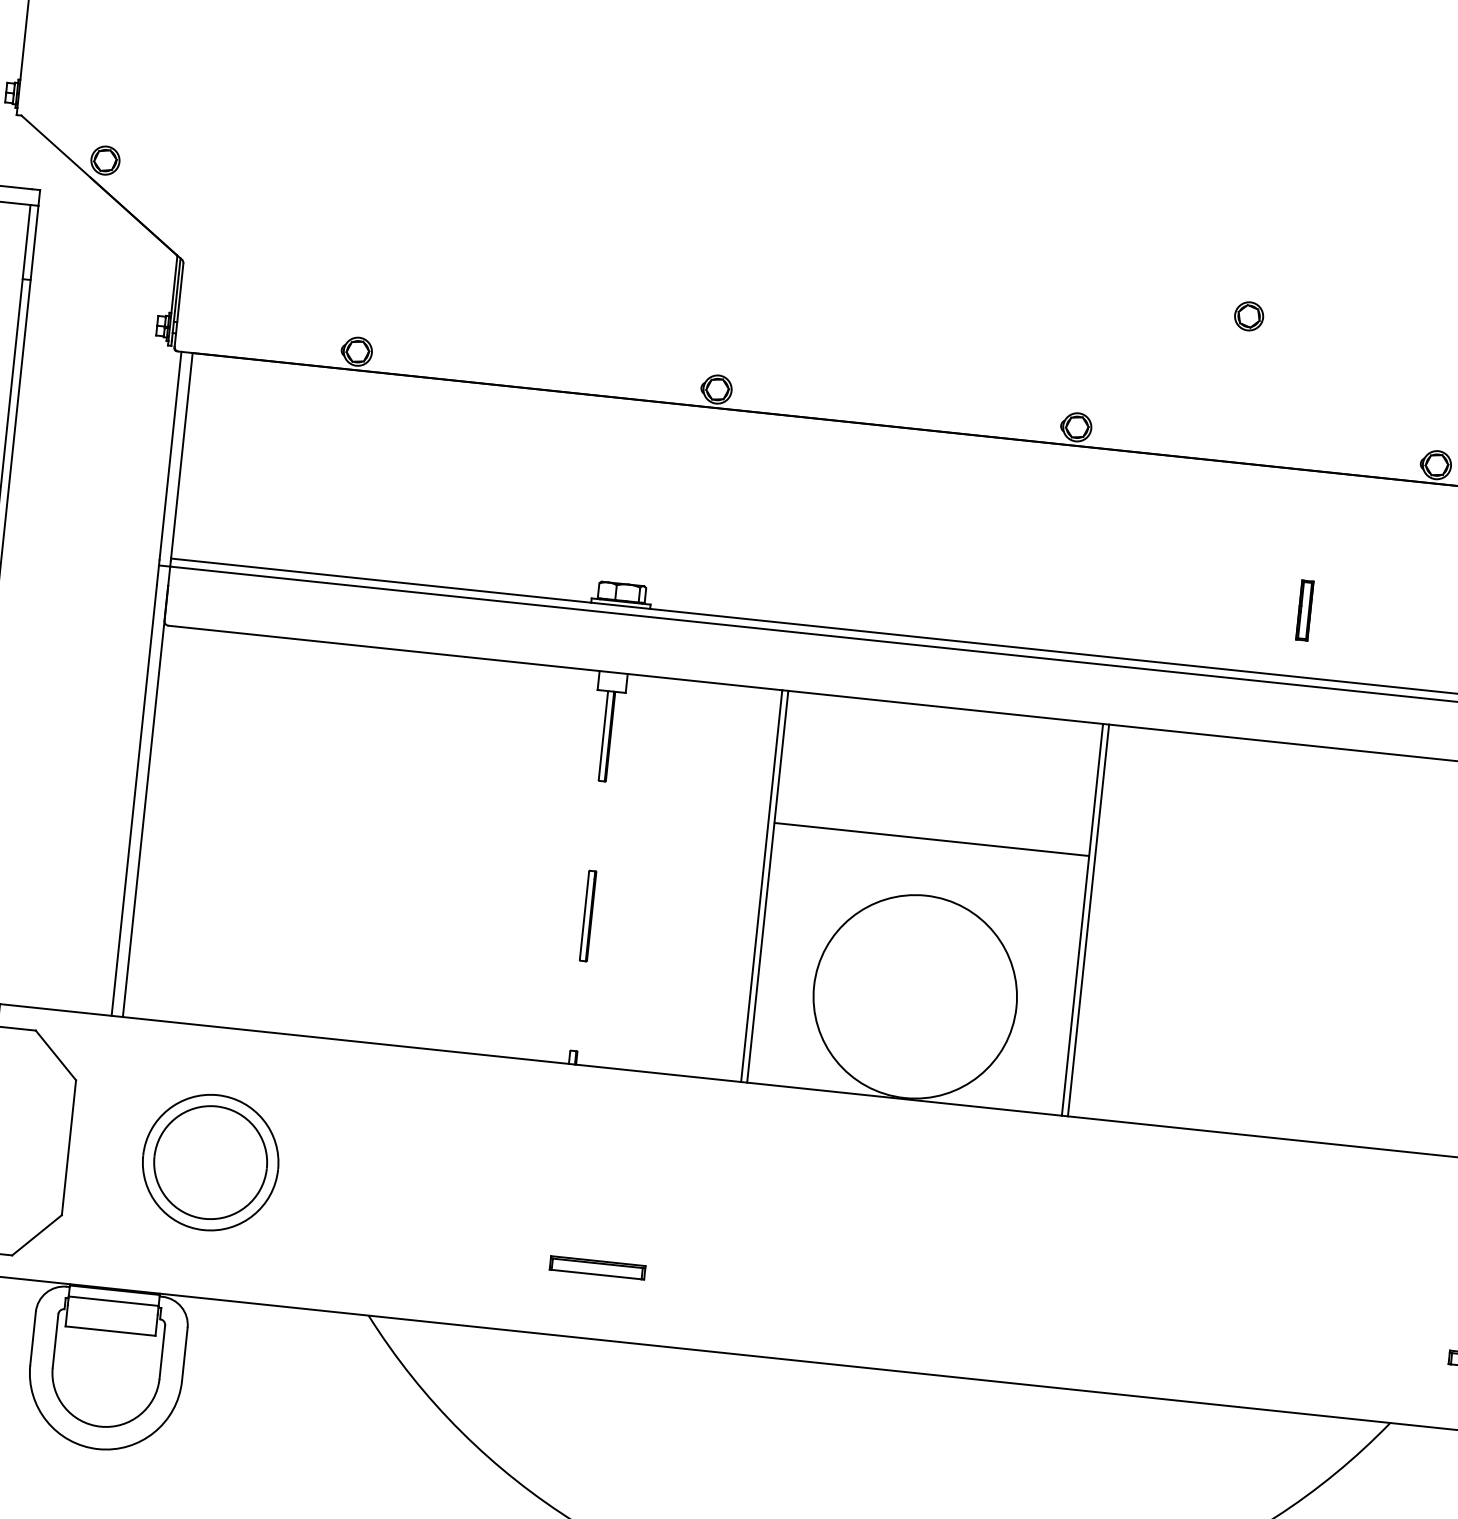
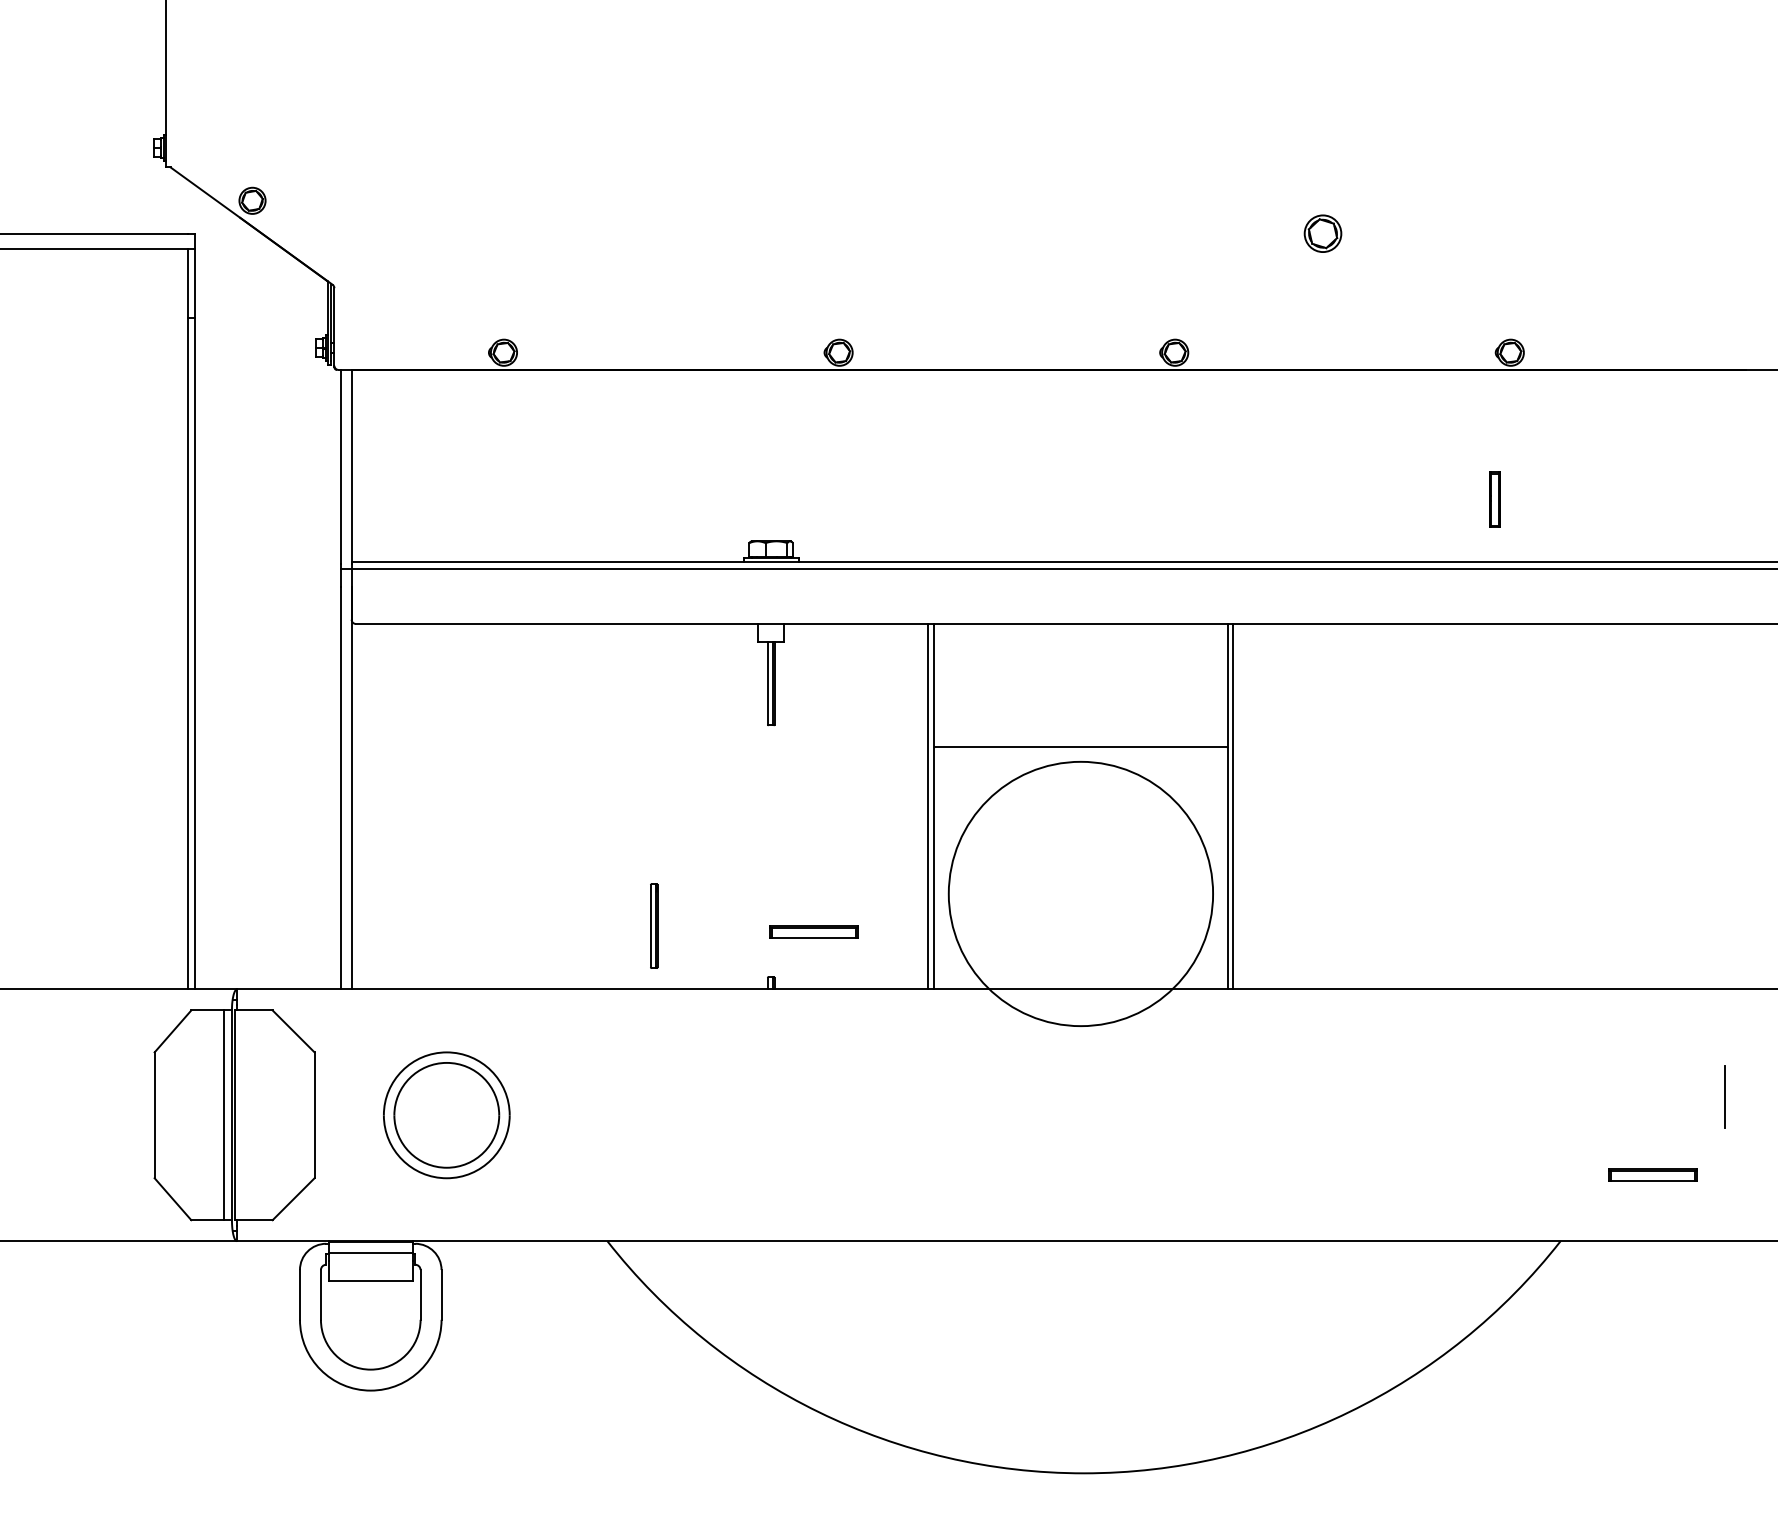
part: (1248, 316) -> (1322, 233), size x1.4
part: (1304, 610) -> (1494, 499), moved
part: (588, 915) -> (654, 925), moved
circle: (914, 996) -> (1080, 893), size x1.4
part: (597, 1267) -> (813, 931), moved

